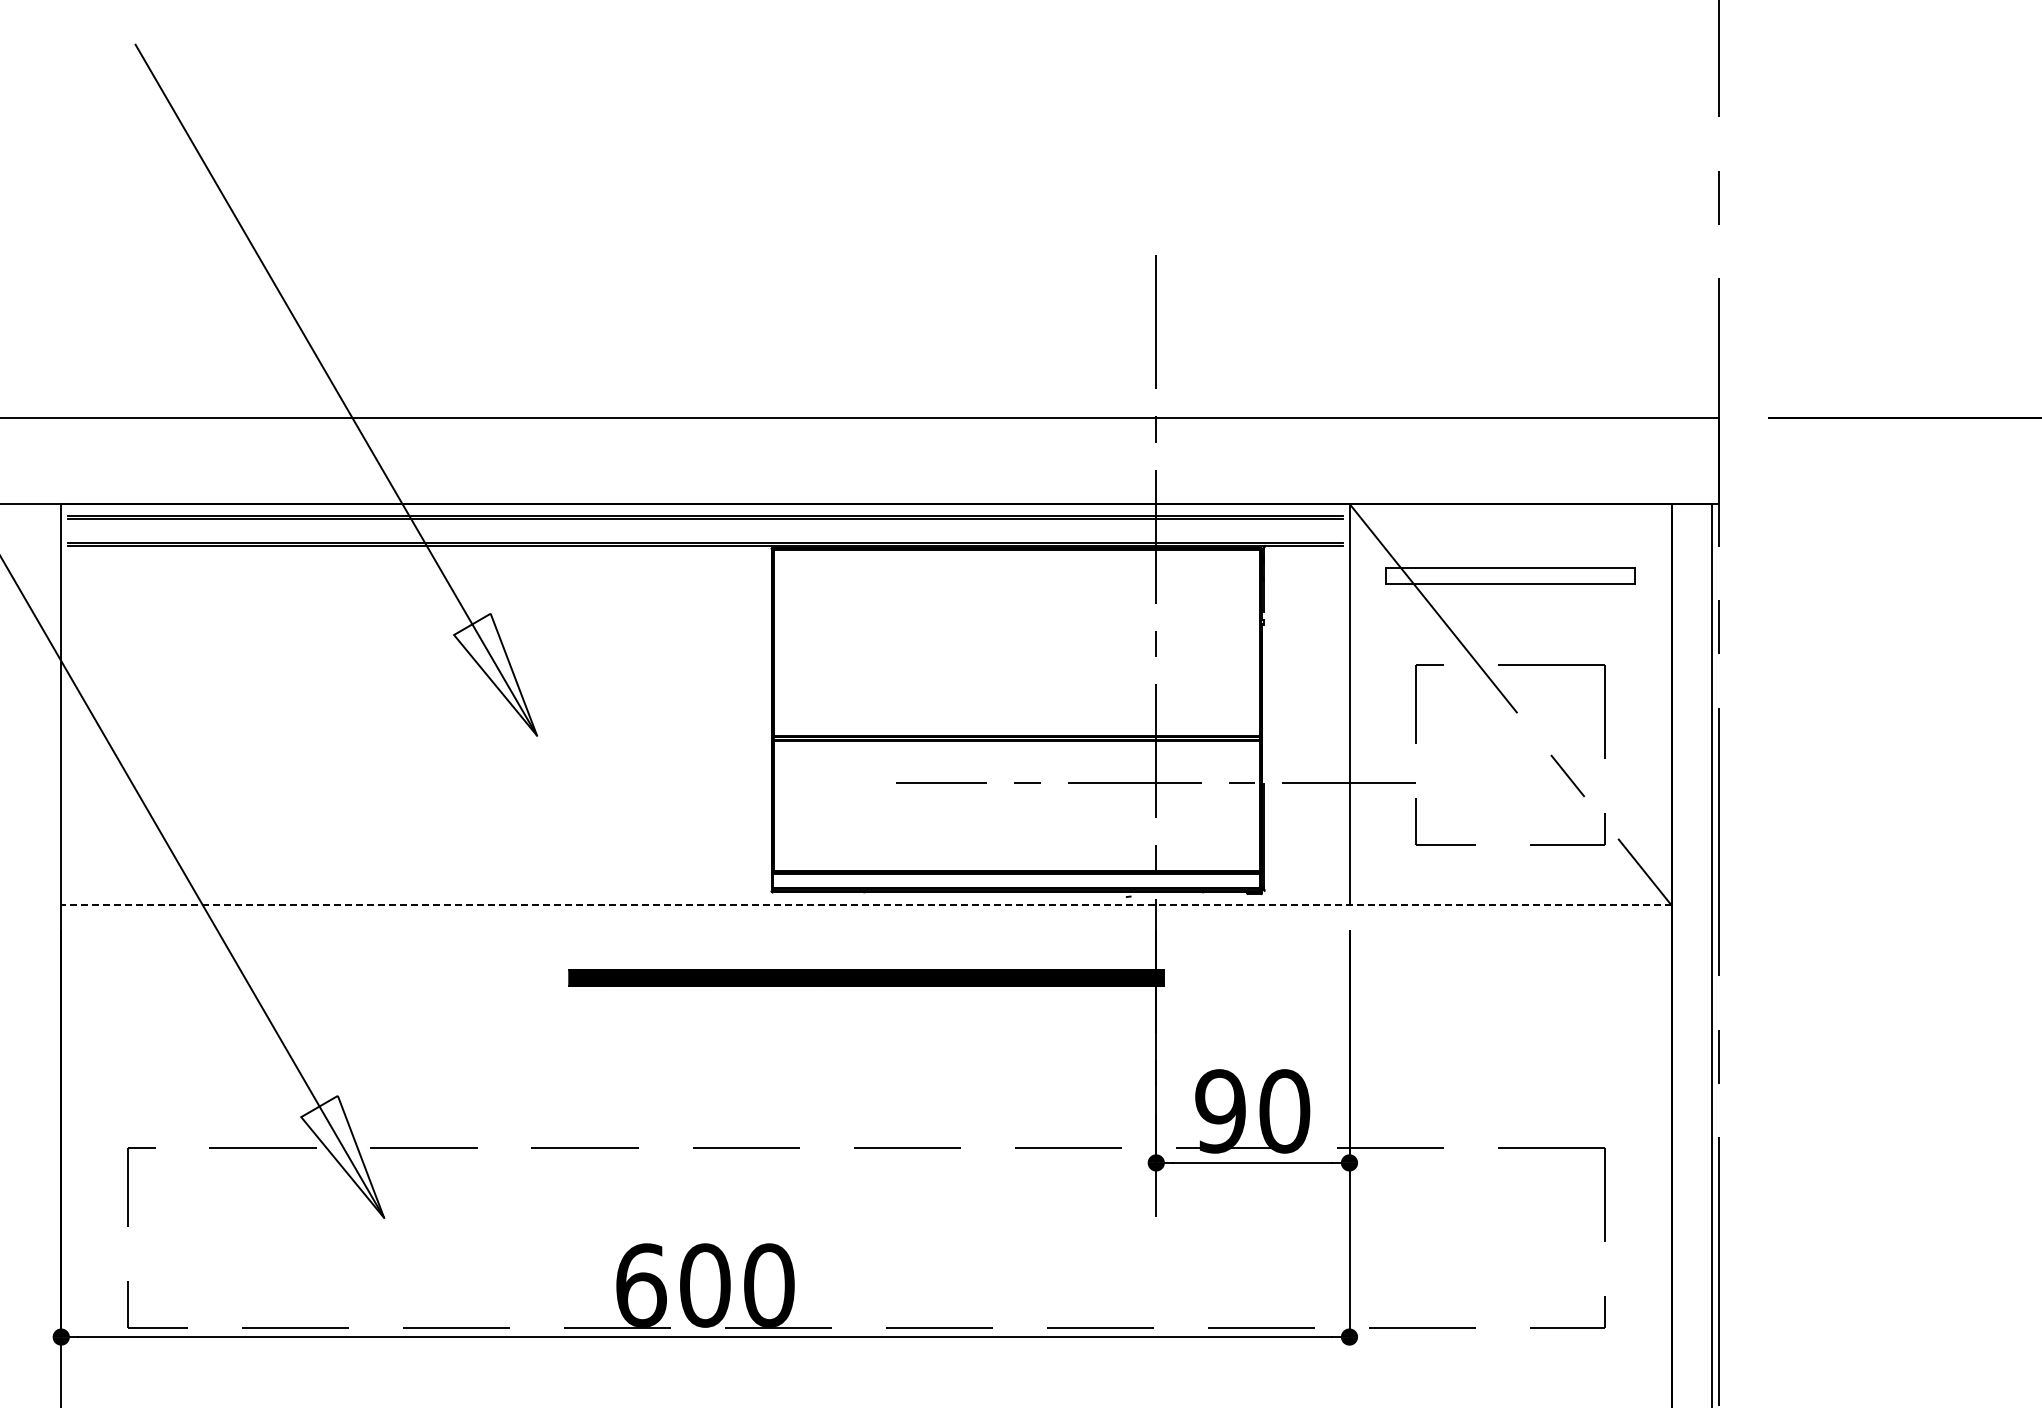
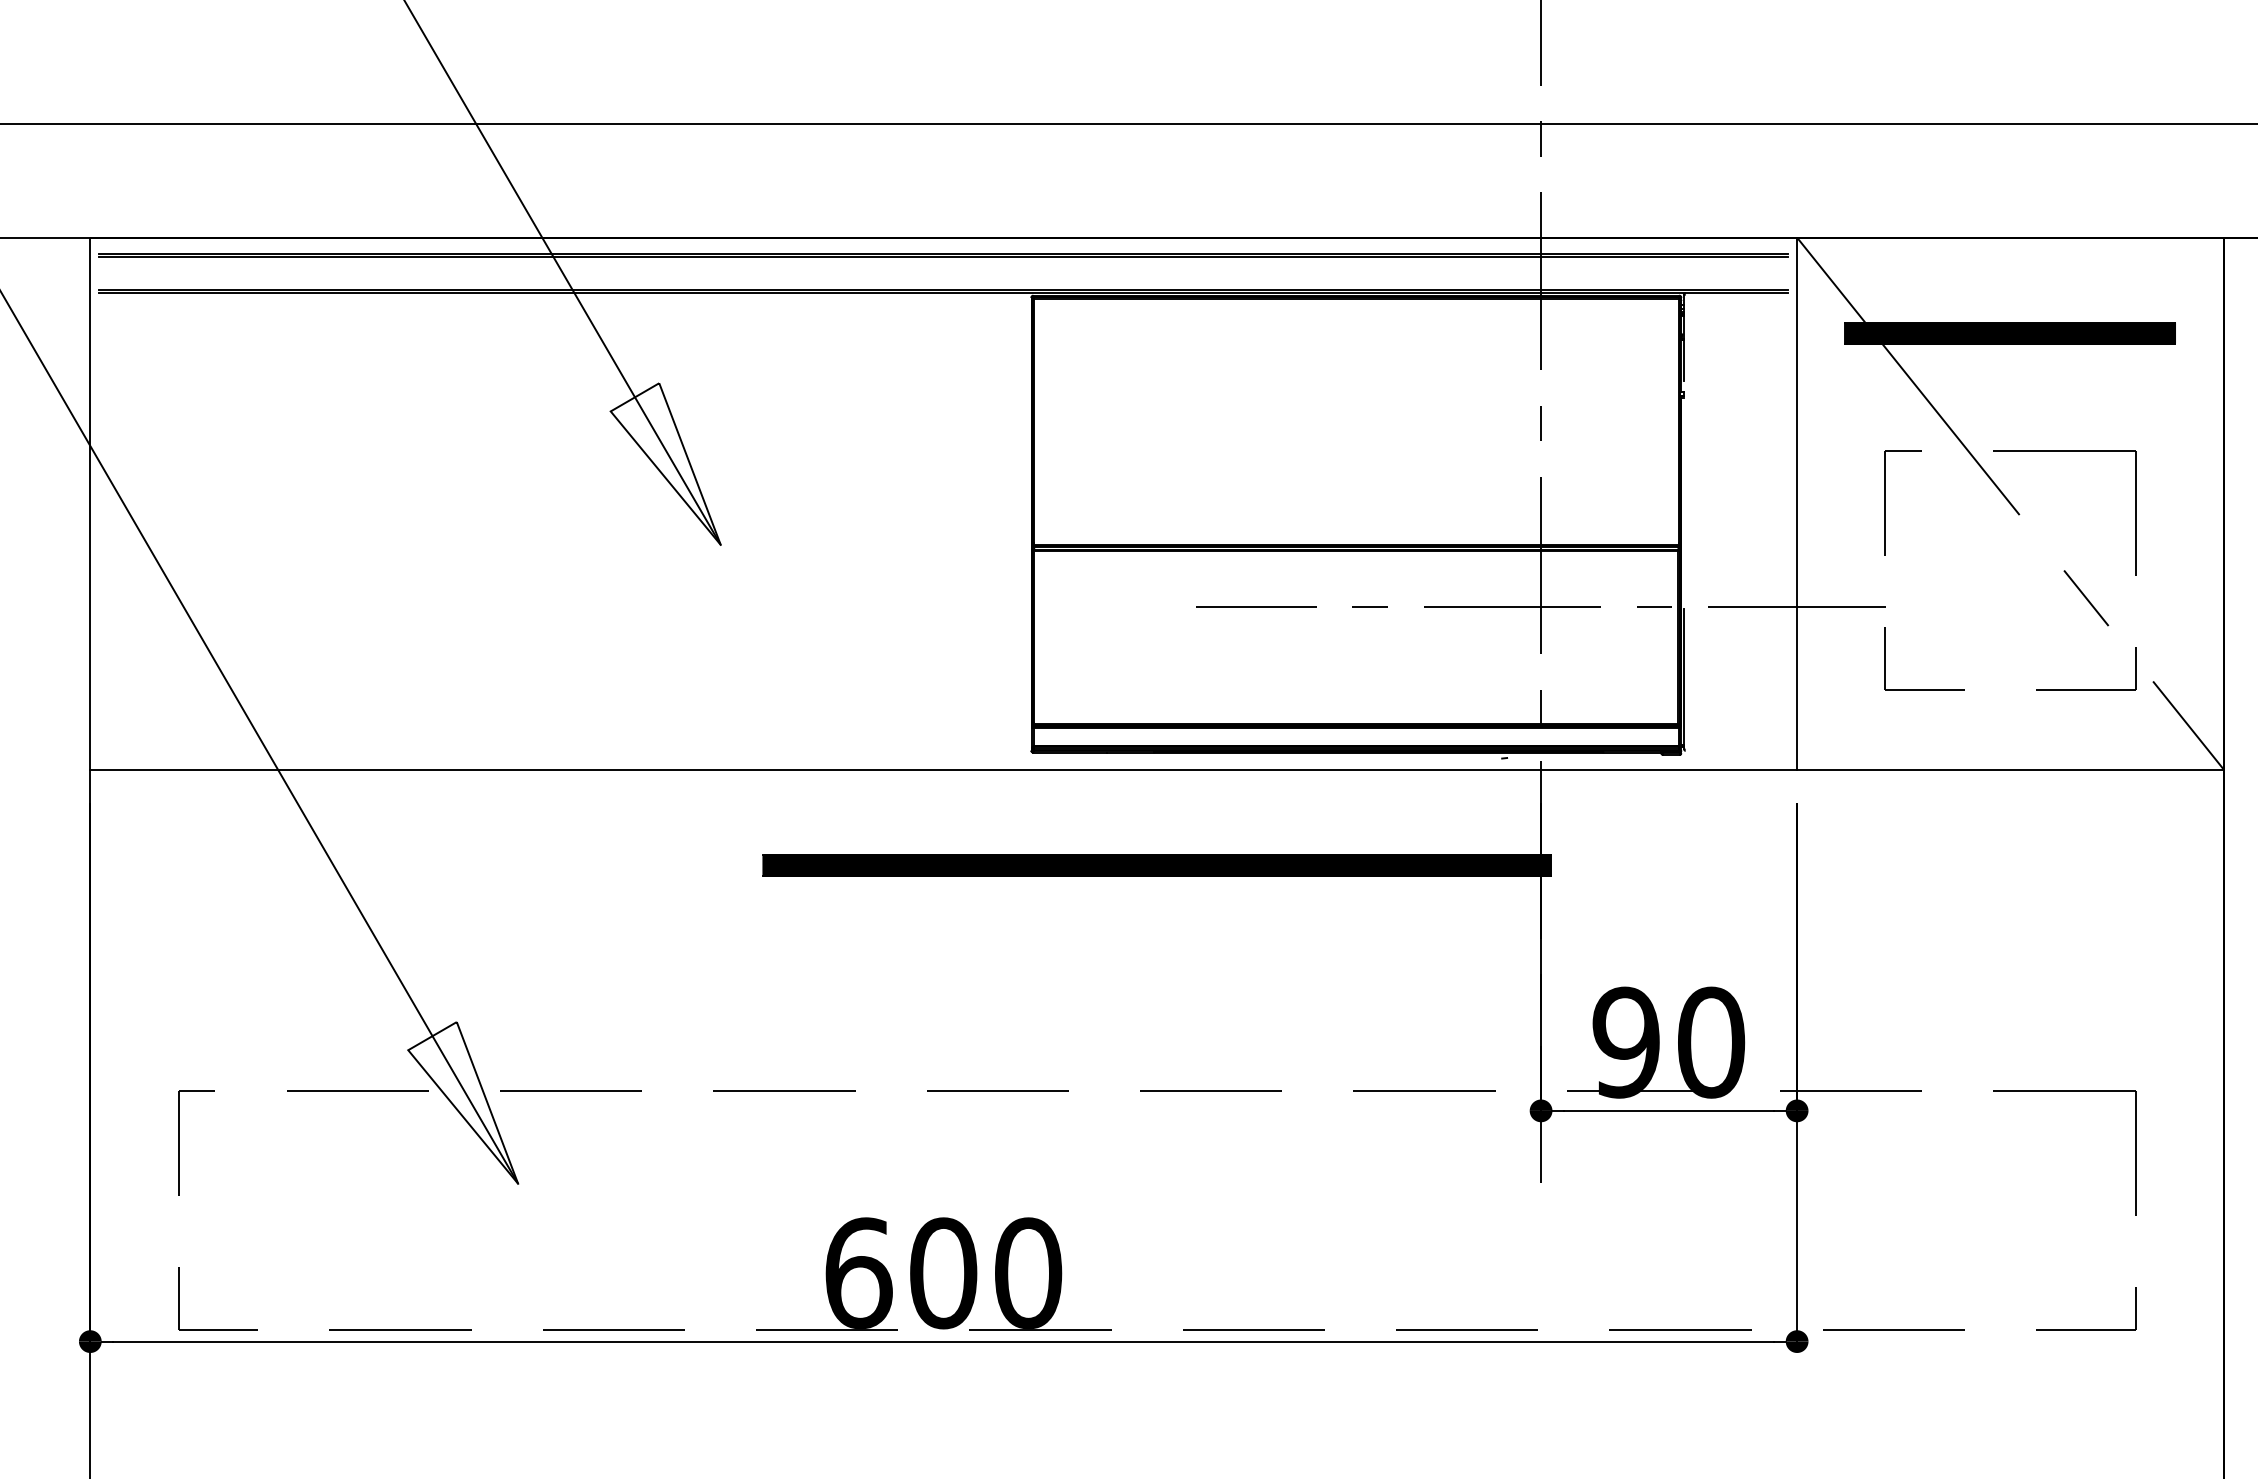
hatch: (1510, 576) -> (2010, 333), added
line: (865, 905) -> (1155, 769), dashed -> solid

